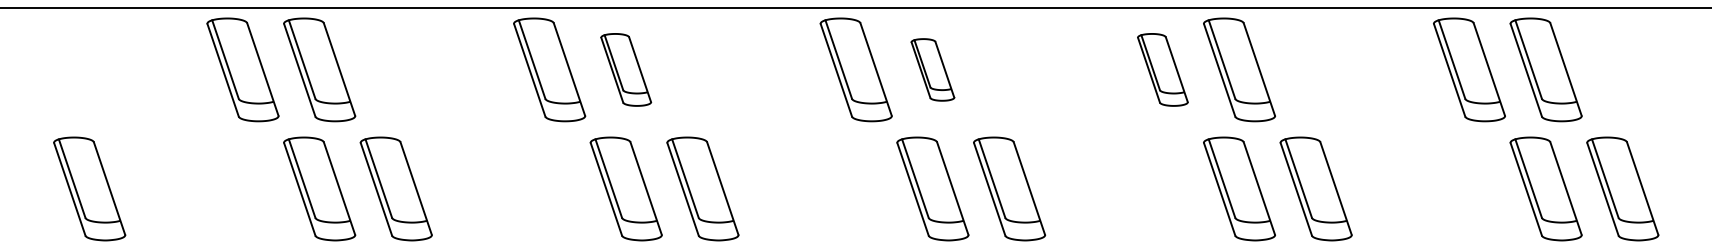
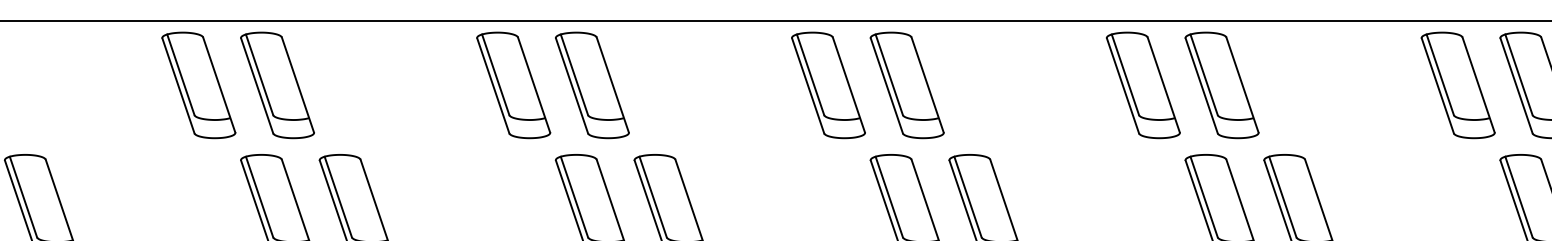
part: (625, 69) -> (591, 85), size x1.43
part: (932, 69) -> (906, 85), size x1.67
part: (1162, 69) -> (1142, 85), size x1.43

